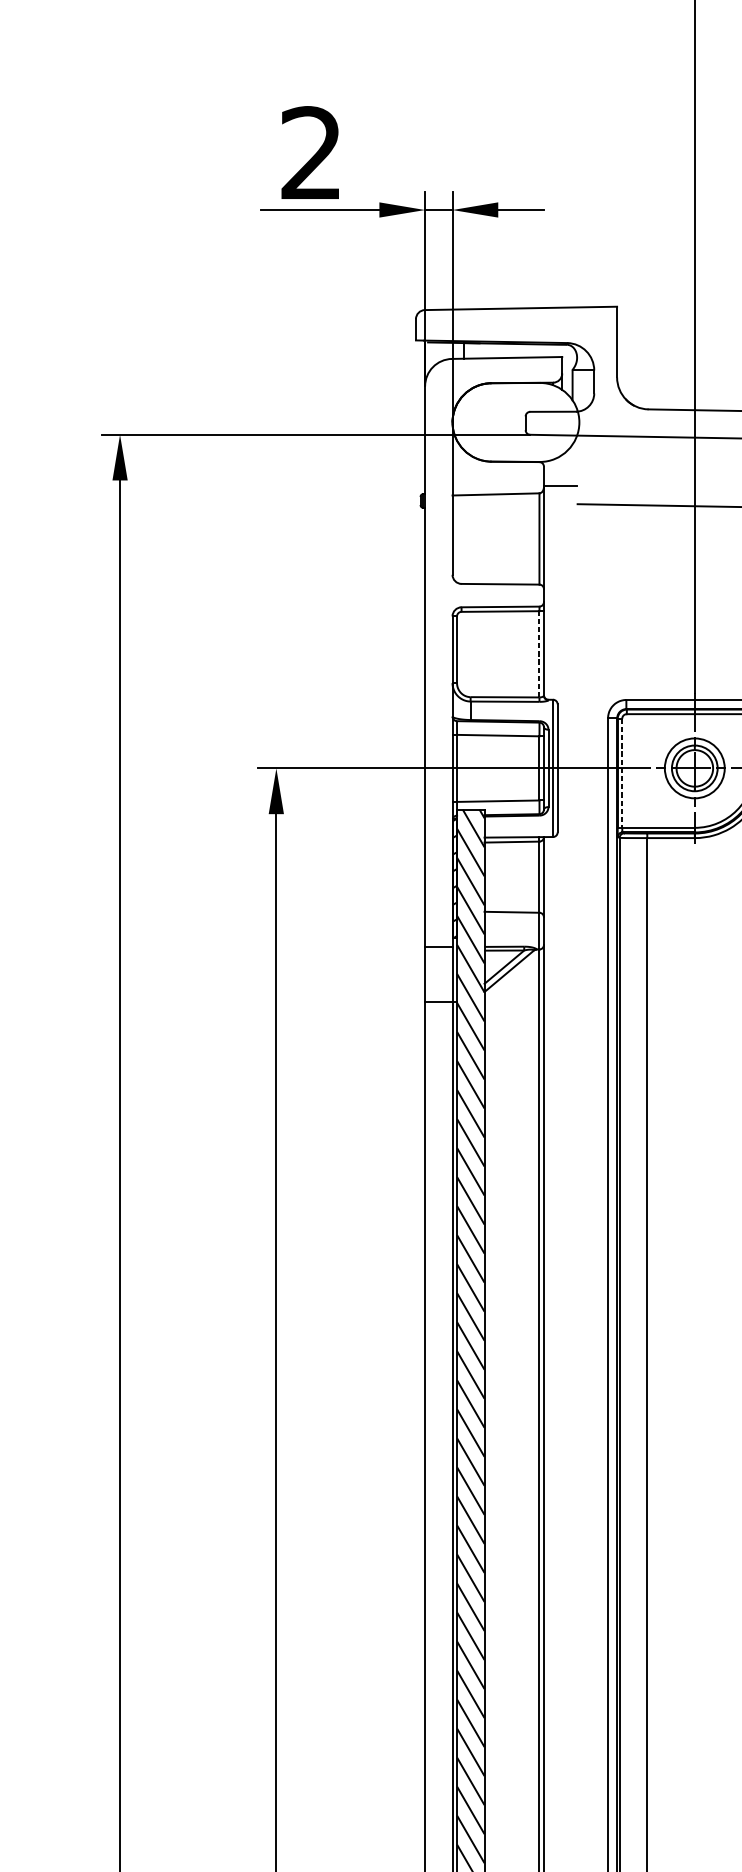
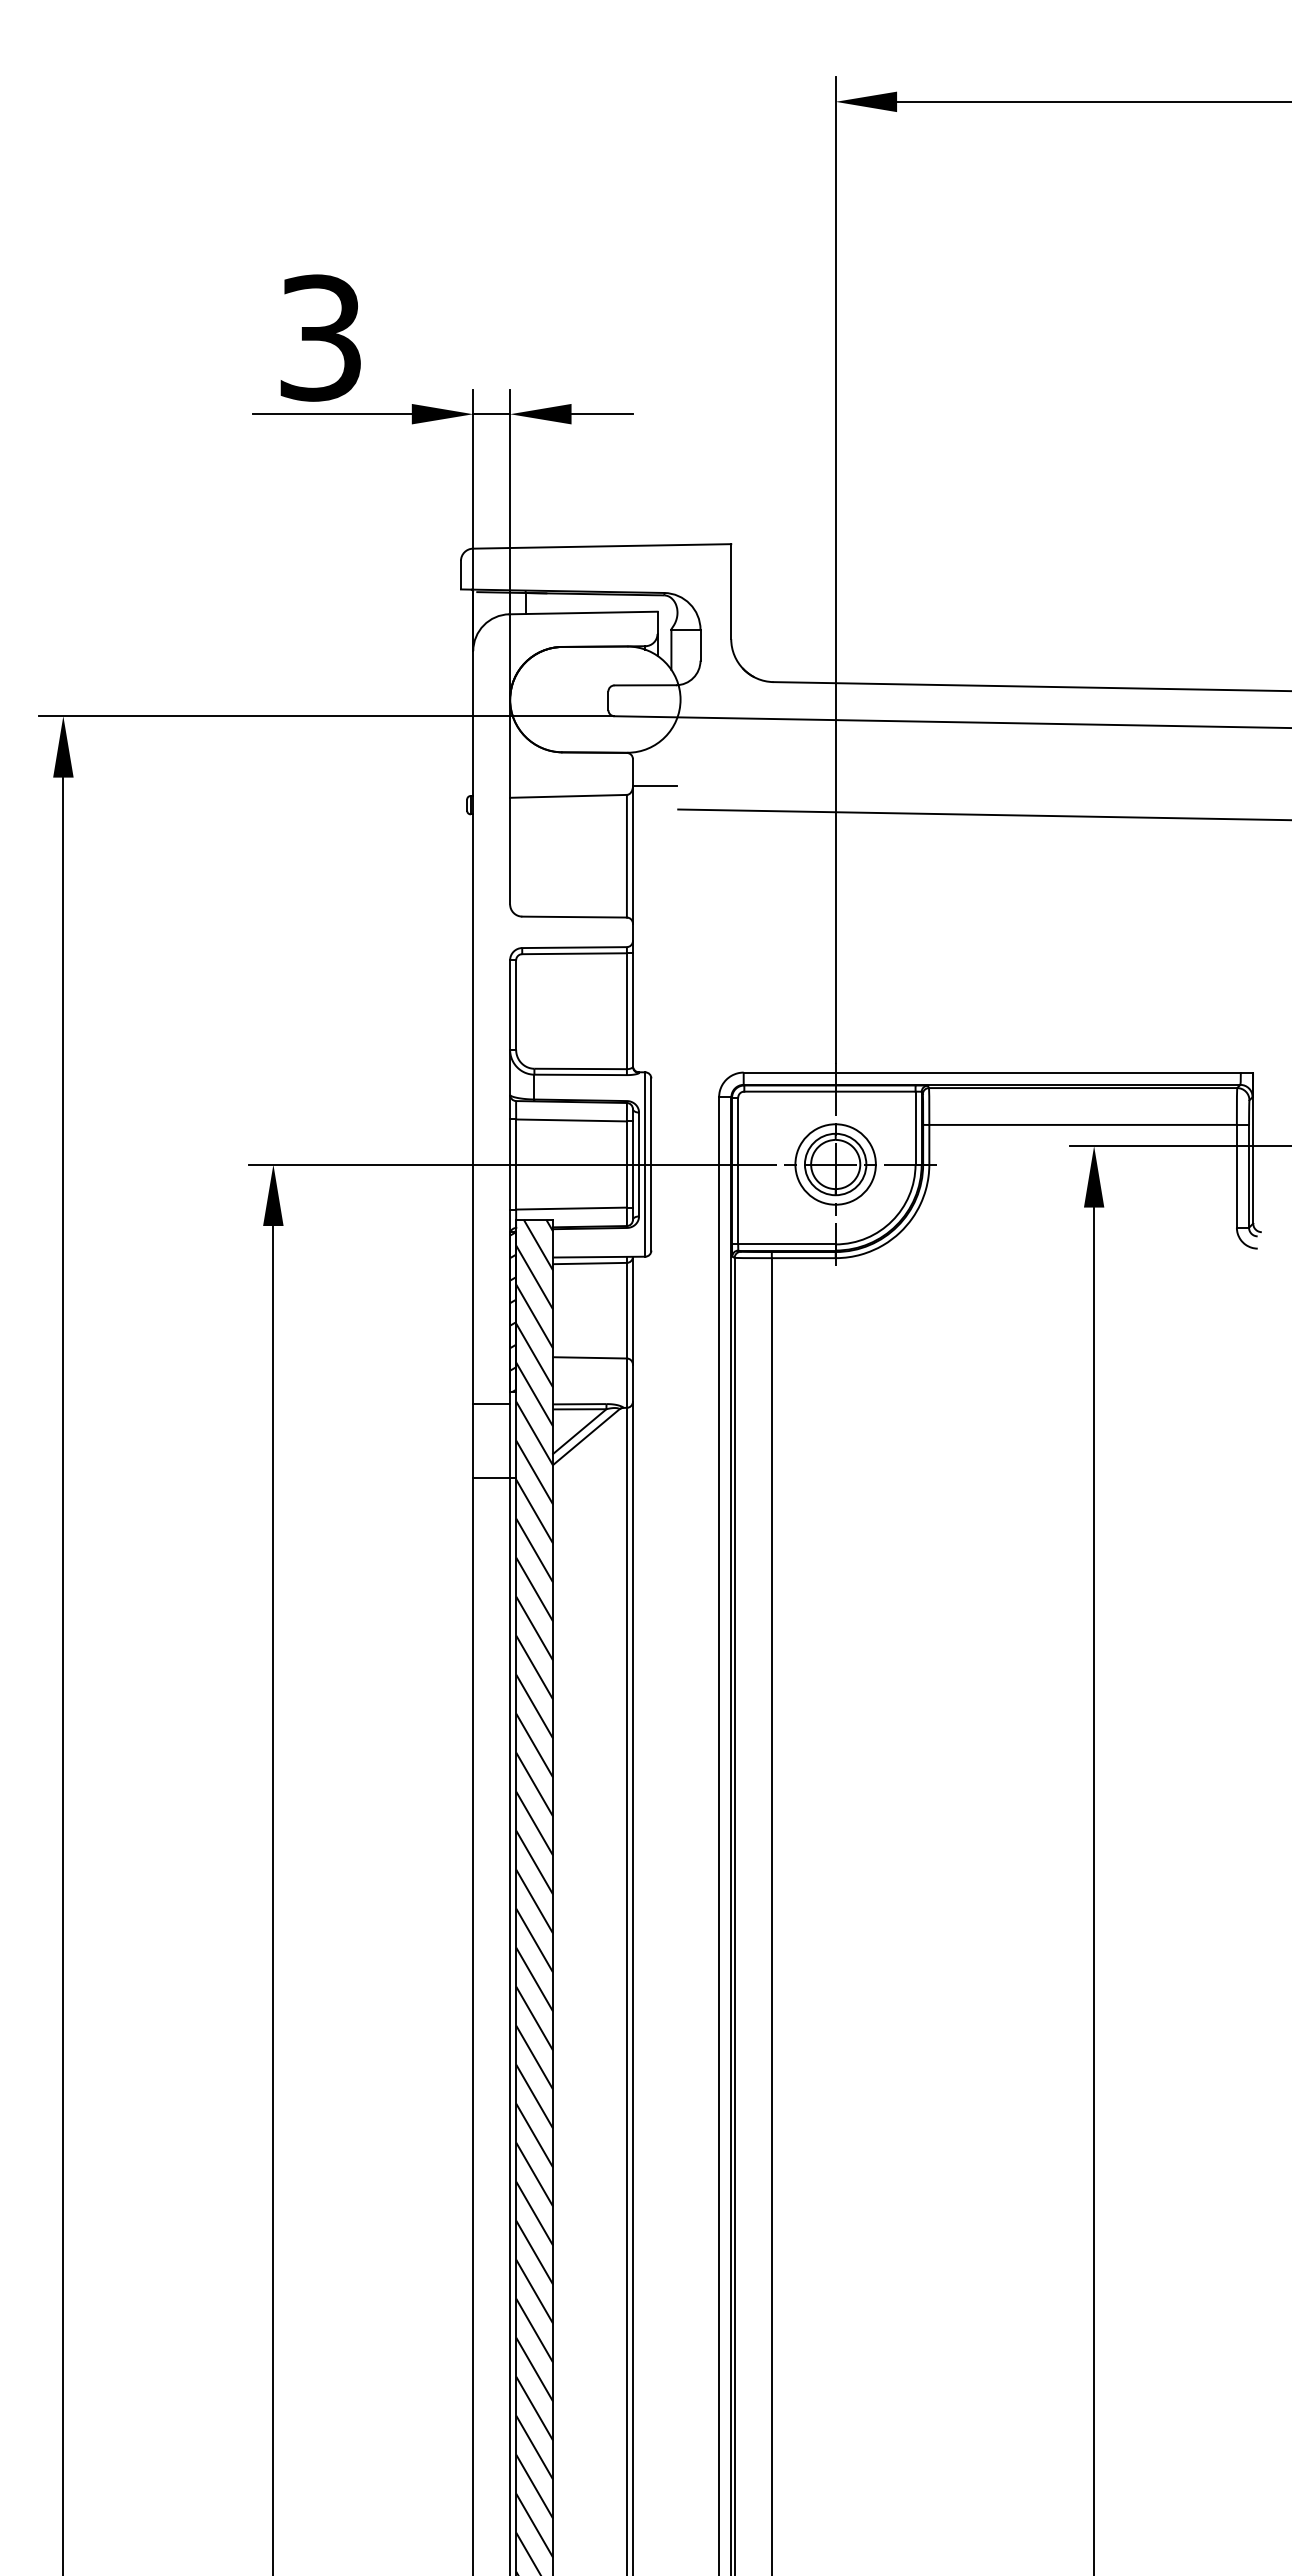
text: (311, 152) -> (320, 337), 2 -> 3
line: (539, 654) -> (626, 1011), dashed -> solid
line: (622, 773) -> (738, 1171), dashed -> solid

